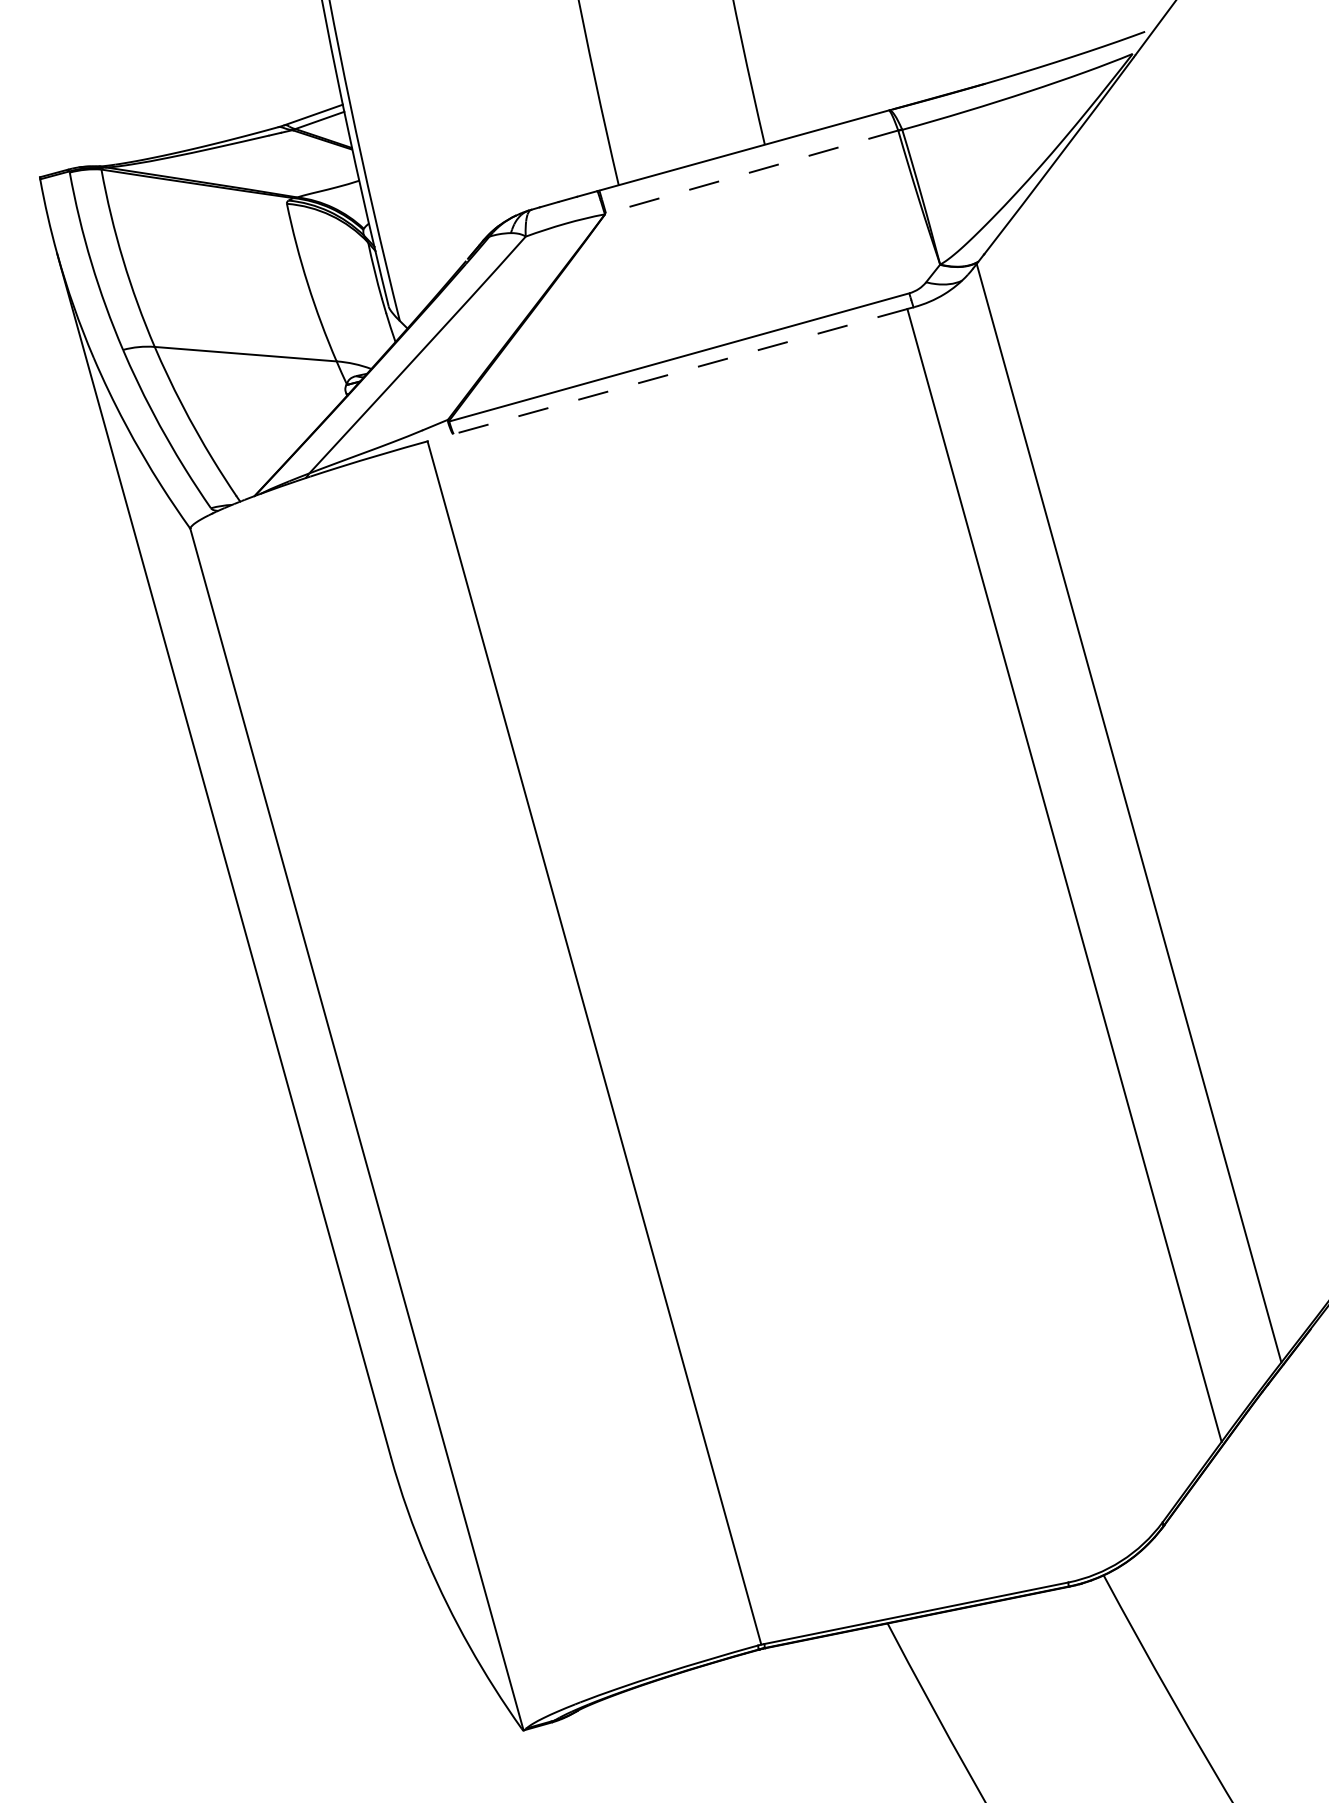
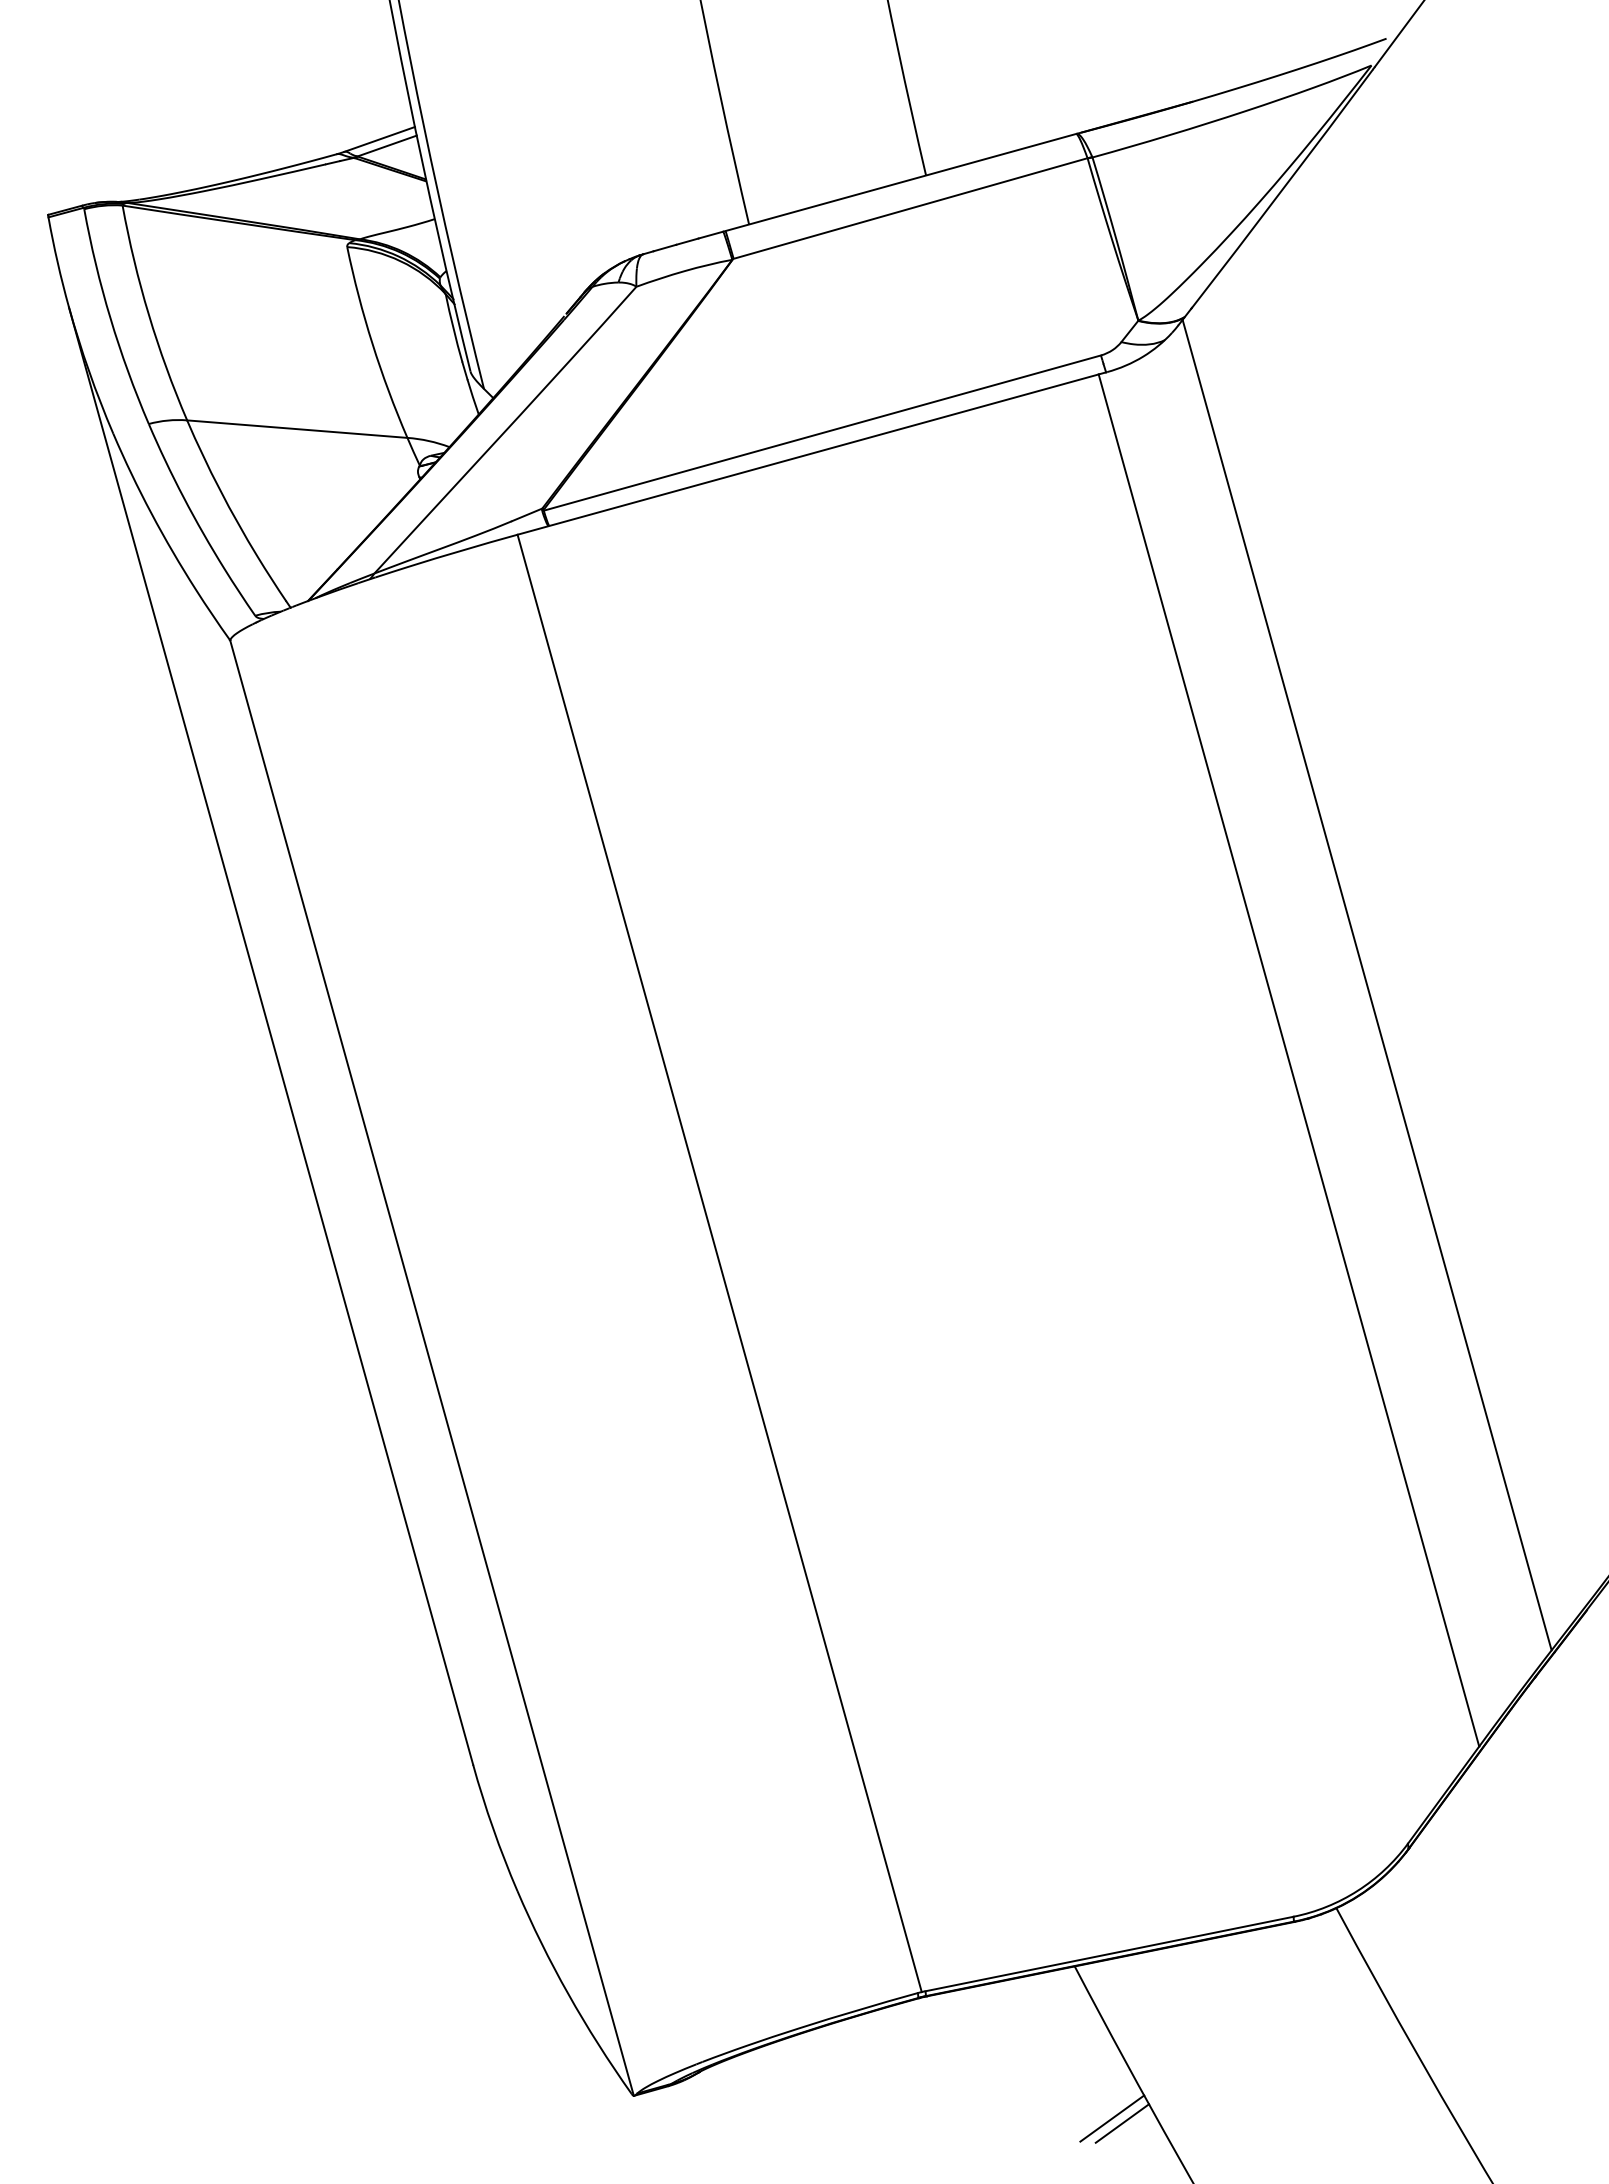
line: (752, 171) -> (910, 208), dashed -> solid
line: (666, 375) -> (807, 454), dashed -> solid
line: (918, 1749) -> (1112, 2118), added
line: (927, 1753) -> (1122, 2123), added

